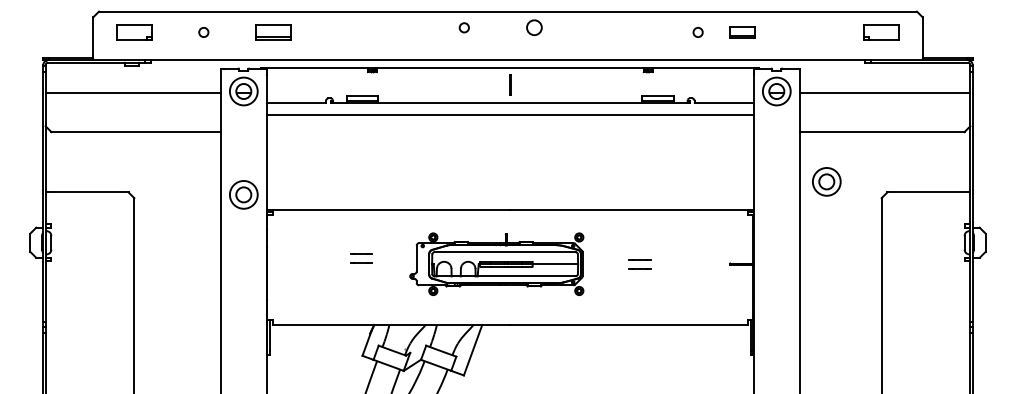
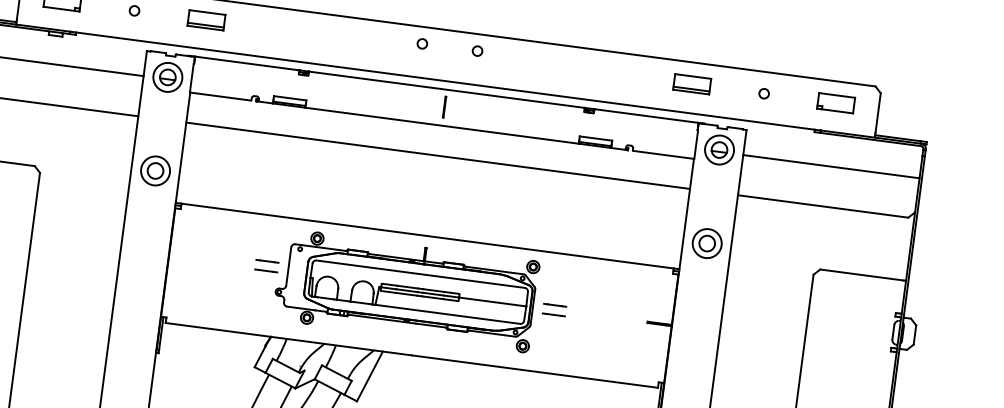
circle: (463, 27) -> (421, 43), moved
circle: (534, 27) -> (477, 50), size x0.62
circle: (697, 32) -> (763, 93), moved
part: (742, 32) -> (692, 84), size x1.43
line: (510, 115) -> (438, 156), moved
part: (826, 181) -> (706, 243), moved
part: (243, 194) -> (155, 170), moved
part: (496, 264) -> (405, 290), size x1.43

